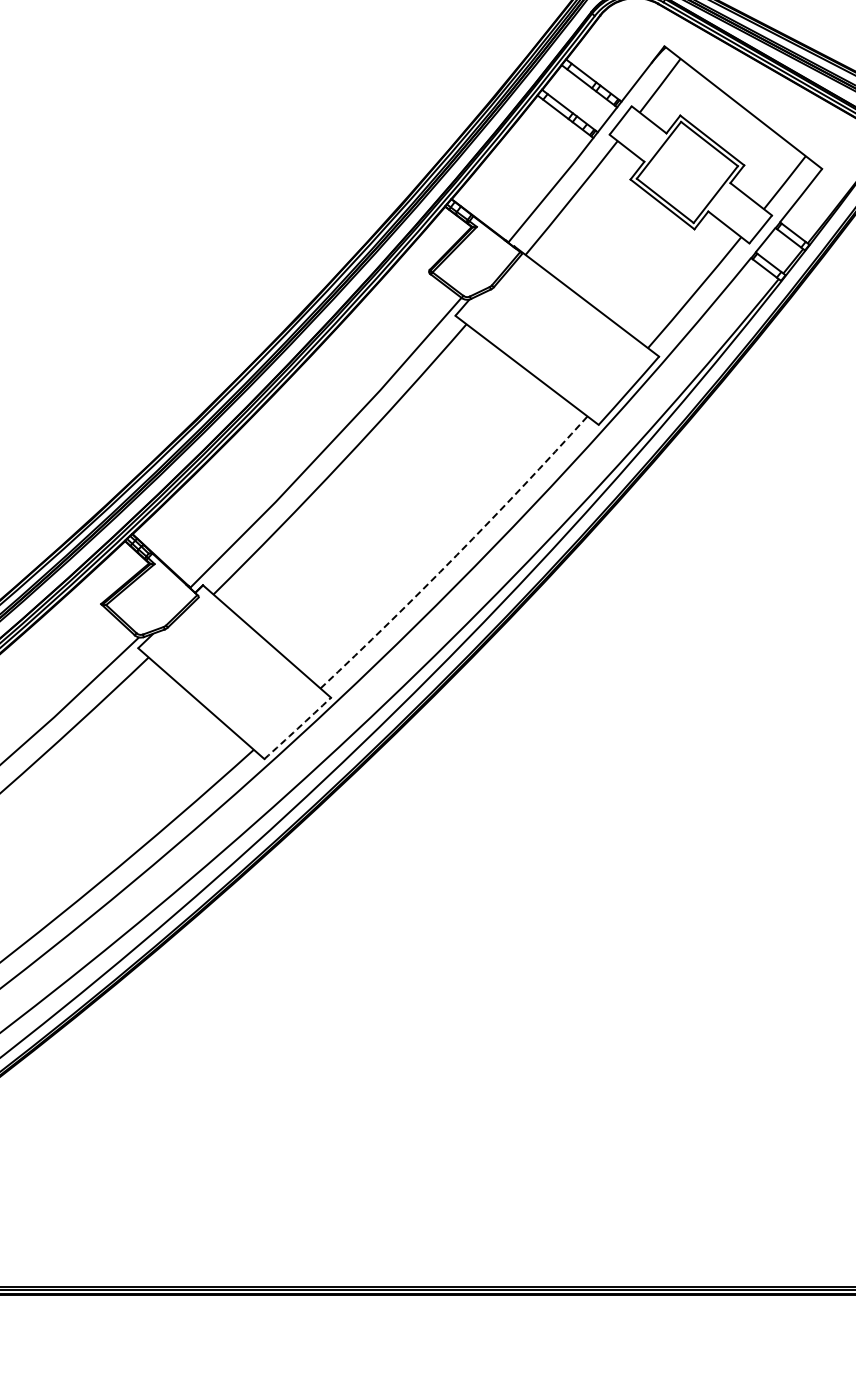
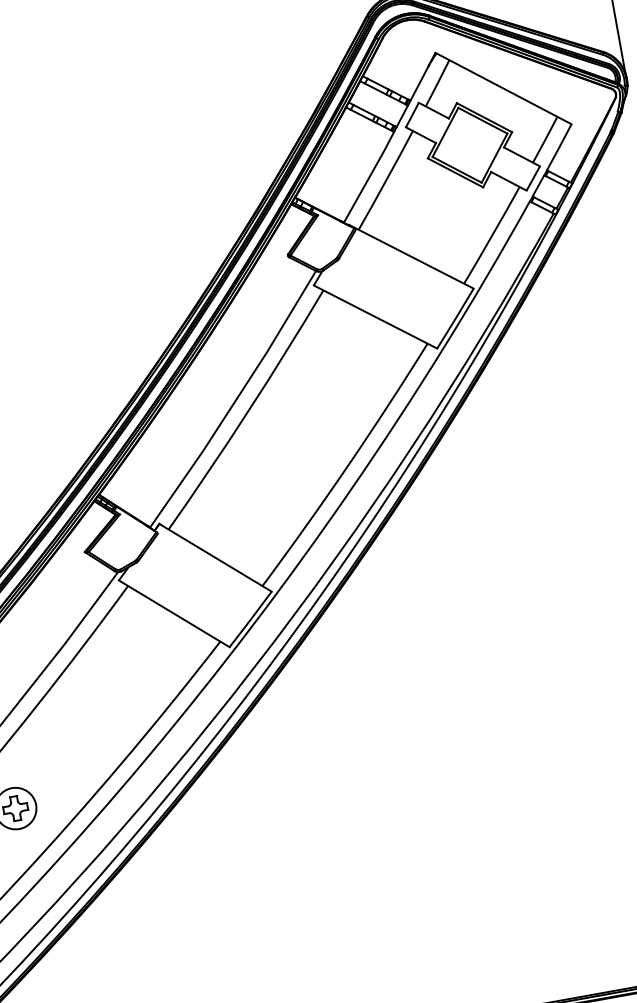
arc: (456, 555) -> (347, 466), dashed -> solid
arc: (297, 728) -> (250, 619), dashed -> solid

